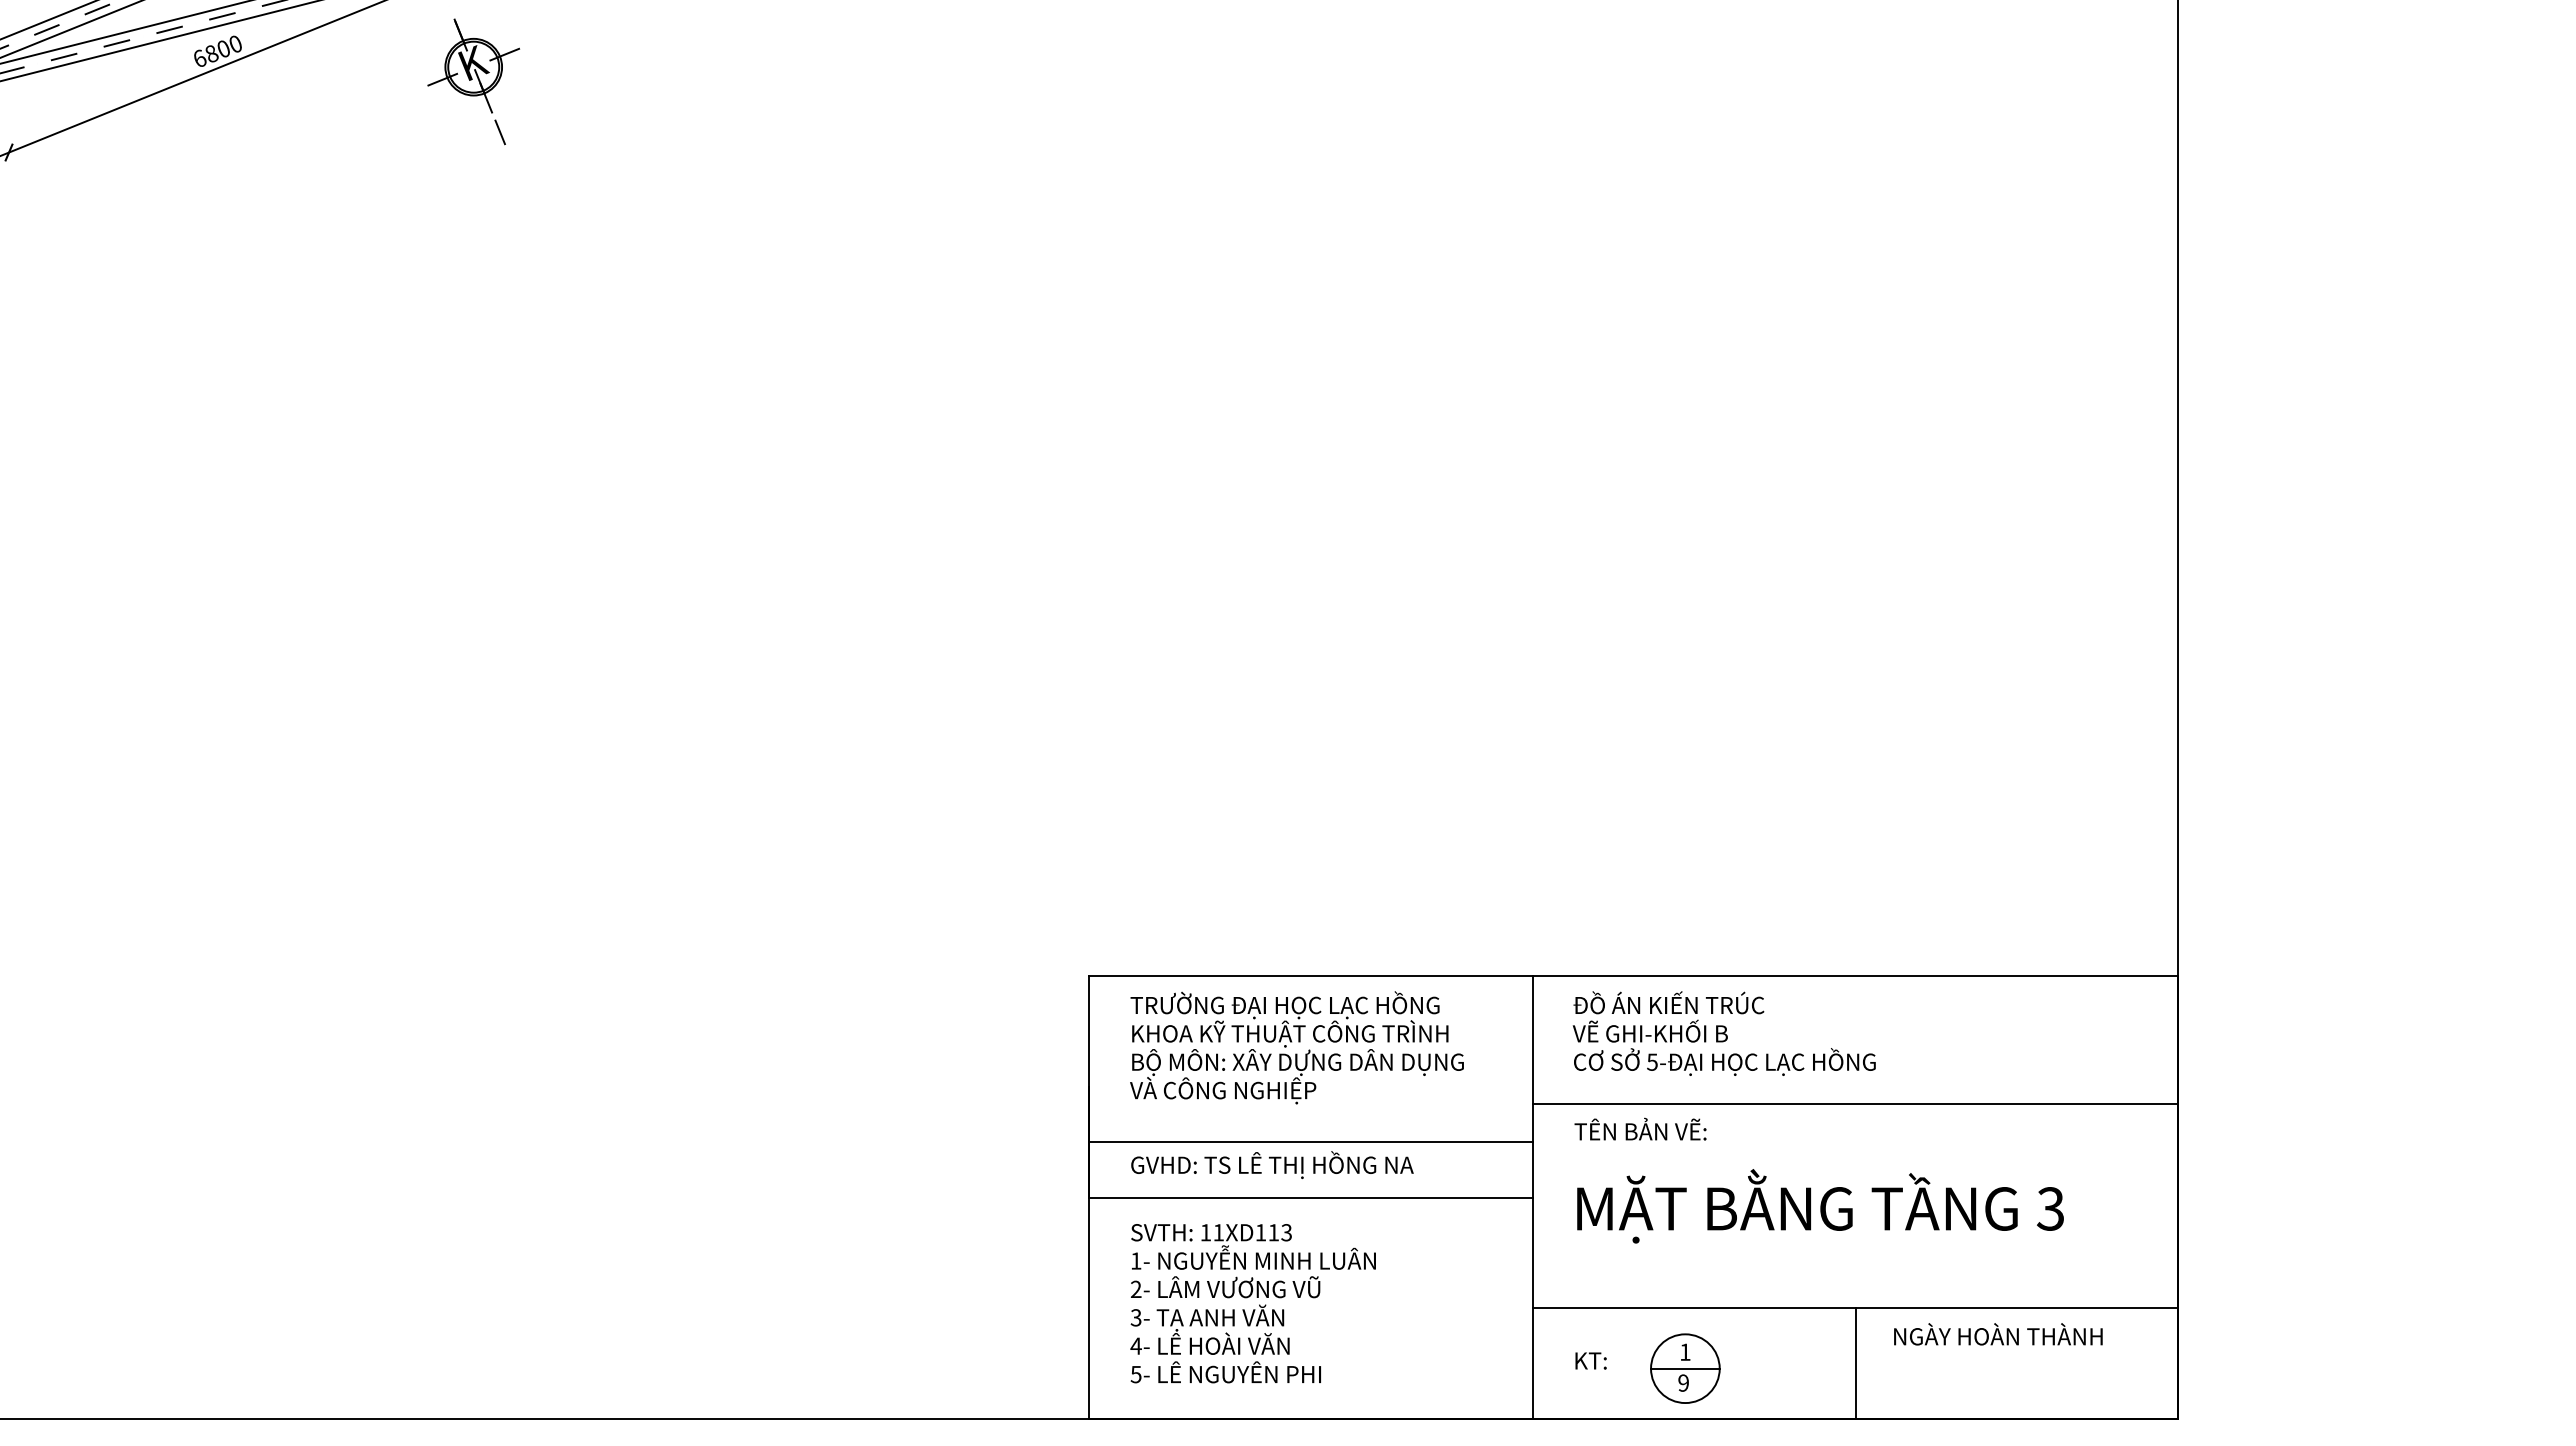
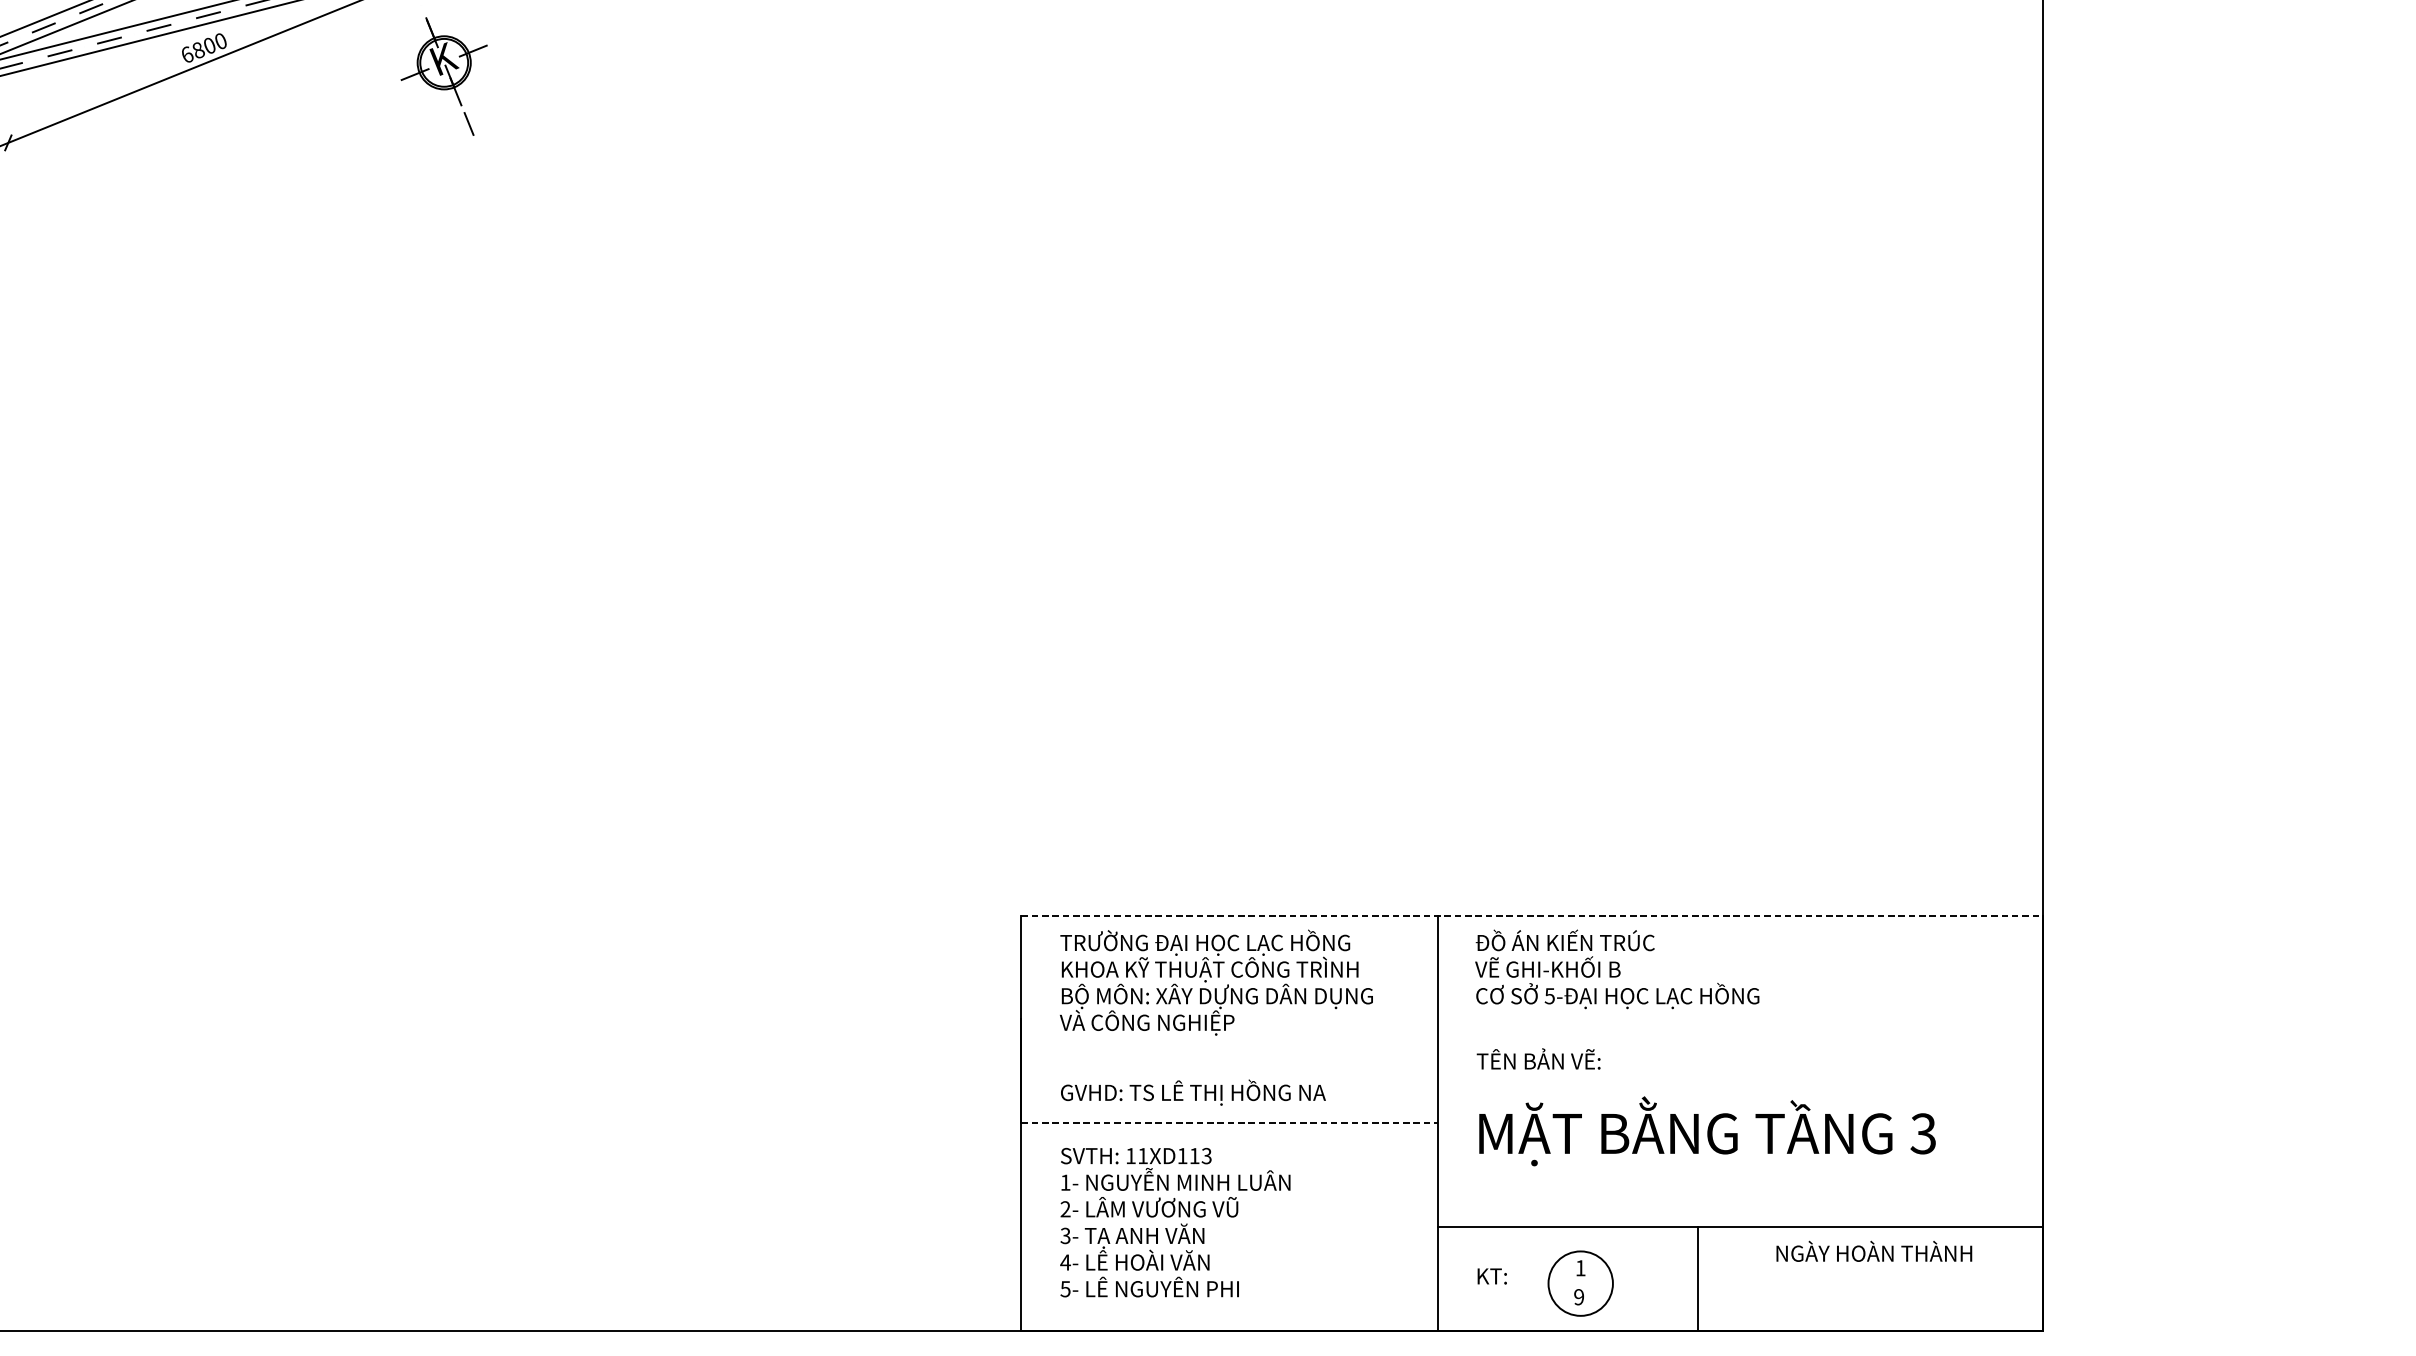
line: (1633, 976) -> (1532, 915), solid -> dashed
line: (1855, 1103) -> (1740, 1034), removed
line: (1310, 1142) -> (1229, 1071), removed
line: (1310, 1197) -> (1229, 1123), solid -> dashed
line: (1855, 1363) -> (1698, 1278), moved
line: (1685, 1368) -> (1580, 1283), removed

